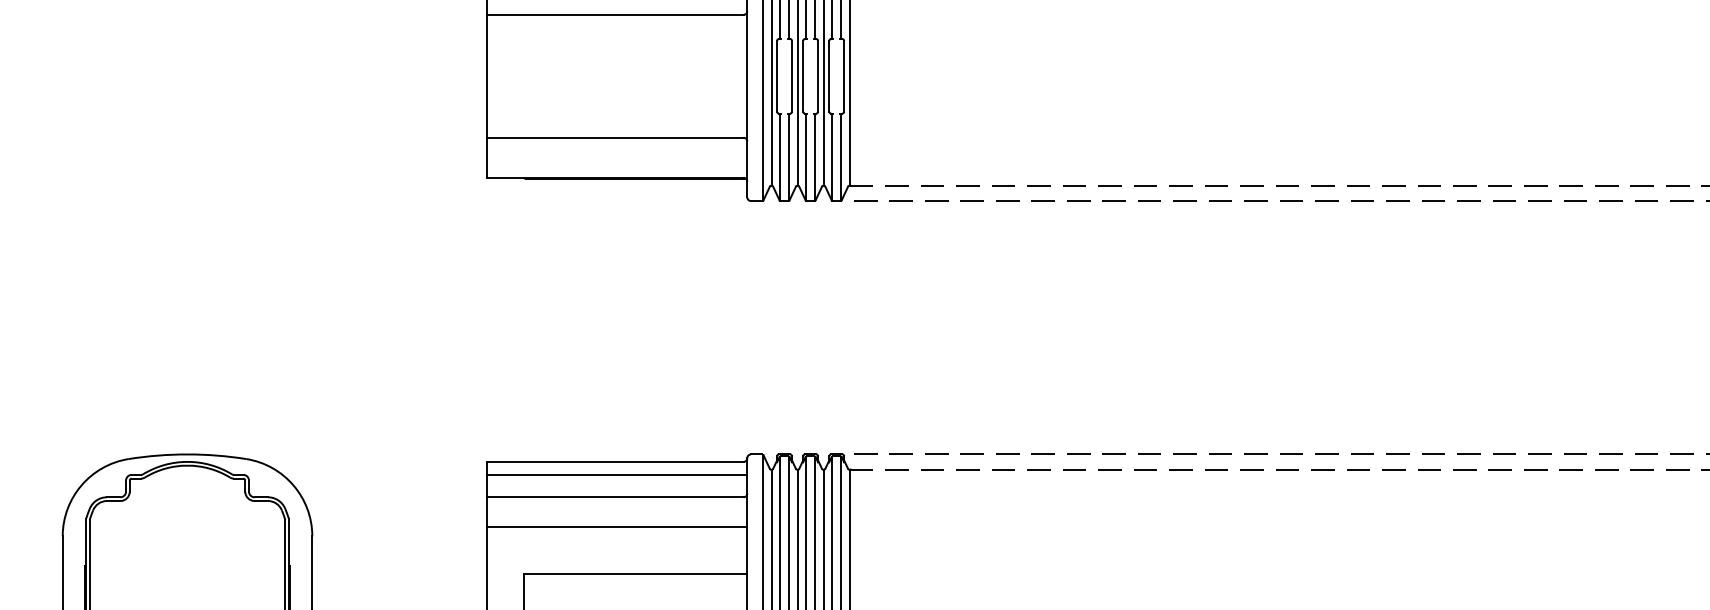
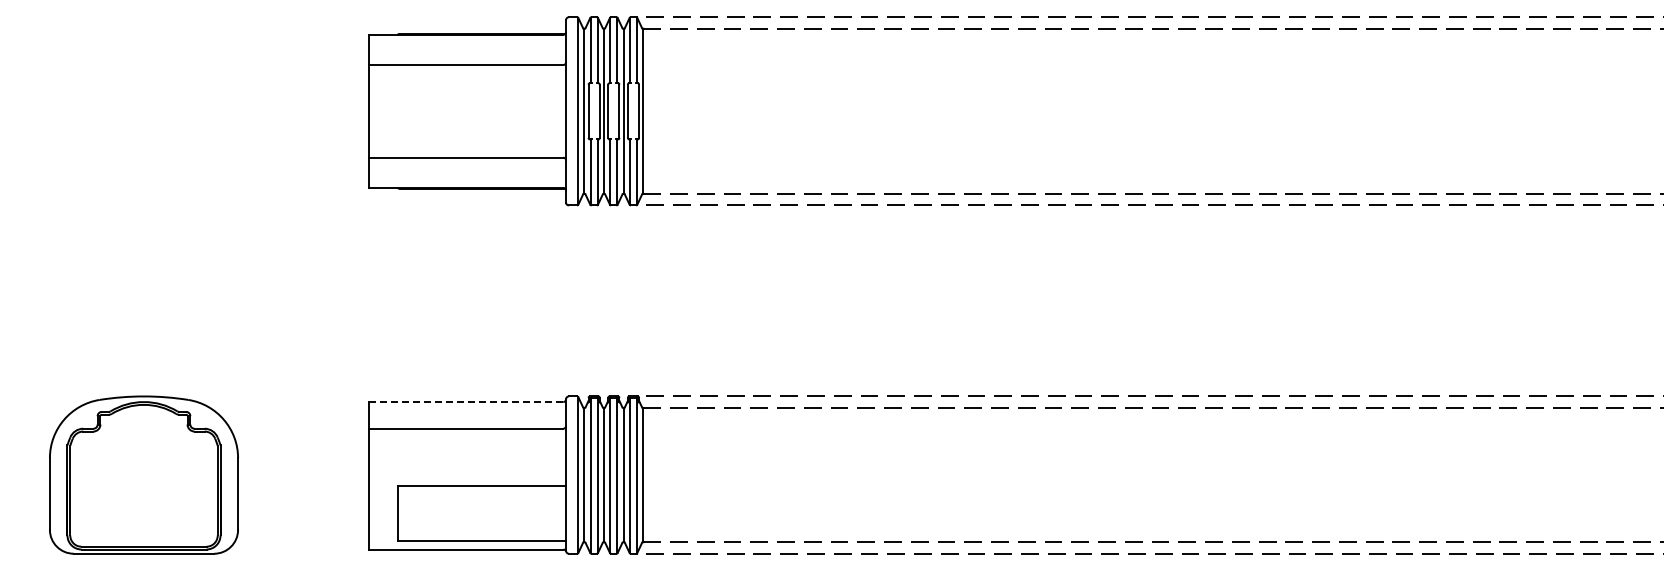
line: (615, 462) -> (466, 402), solid -> dashed
line: (616, 474) -> (467, 411), removed
line: (616, 526) -> (467, 450), removed

